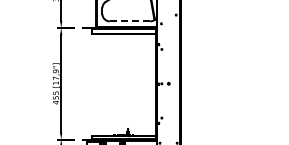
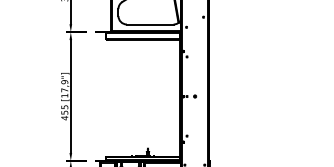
line: (129, 21) -> (149, 24), dashed -> solid

